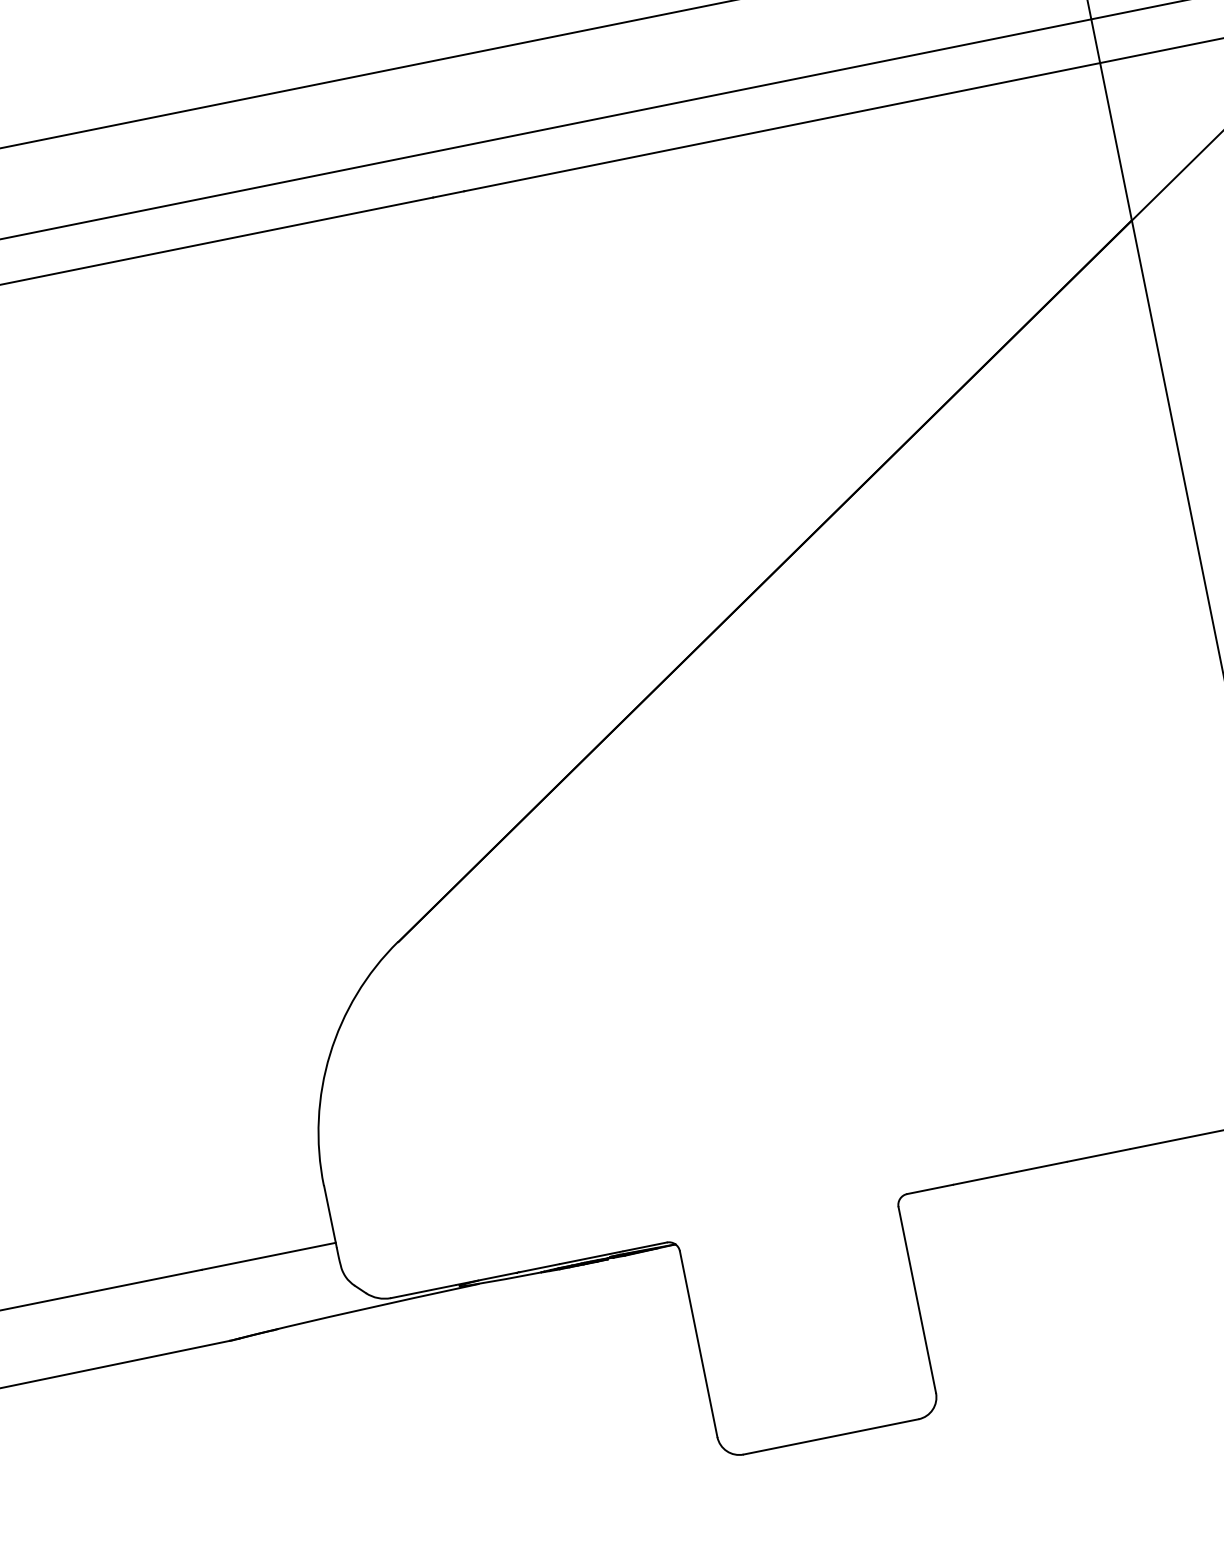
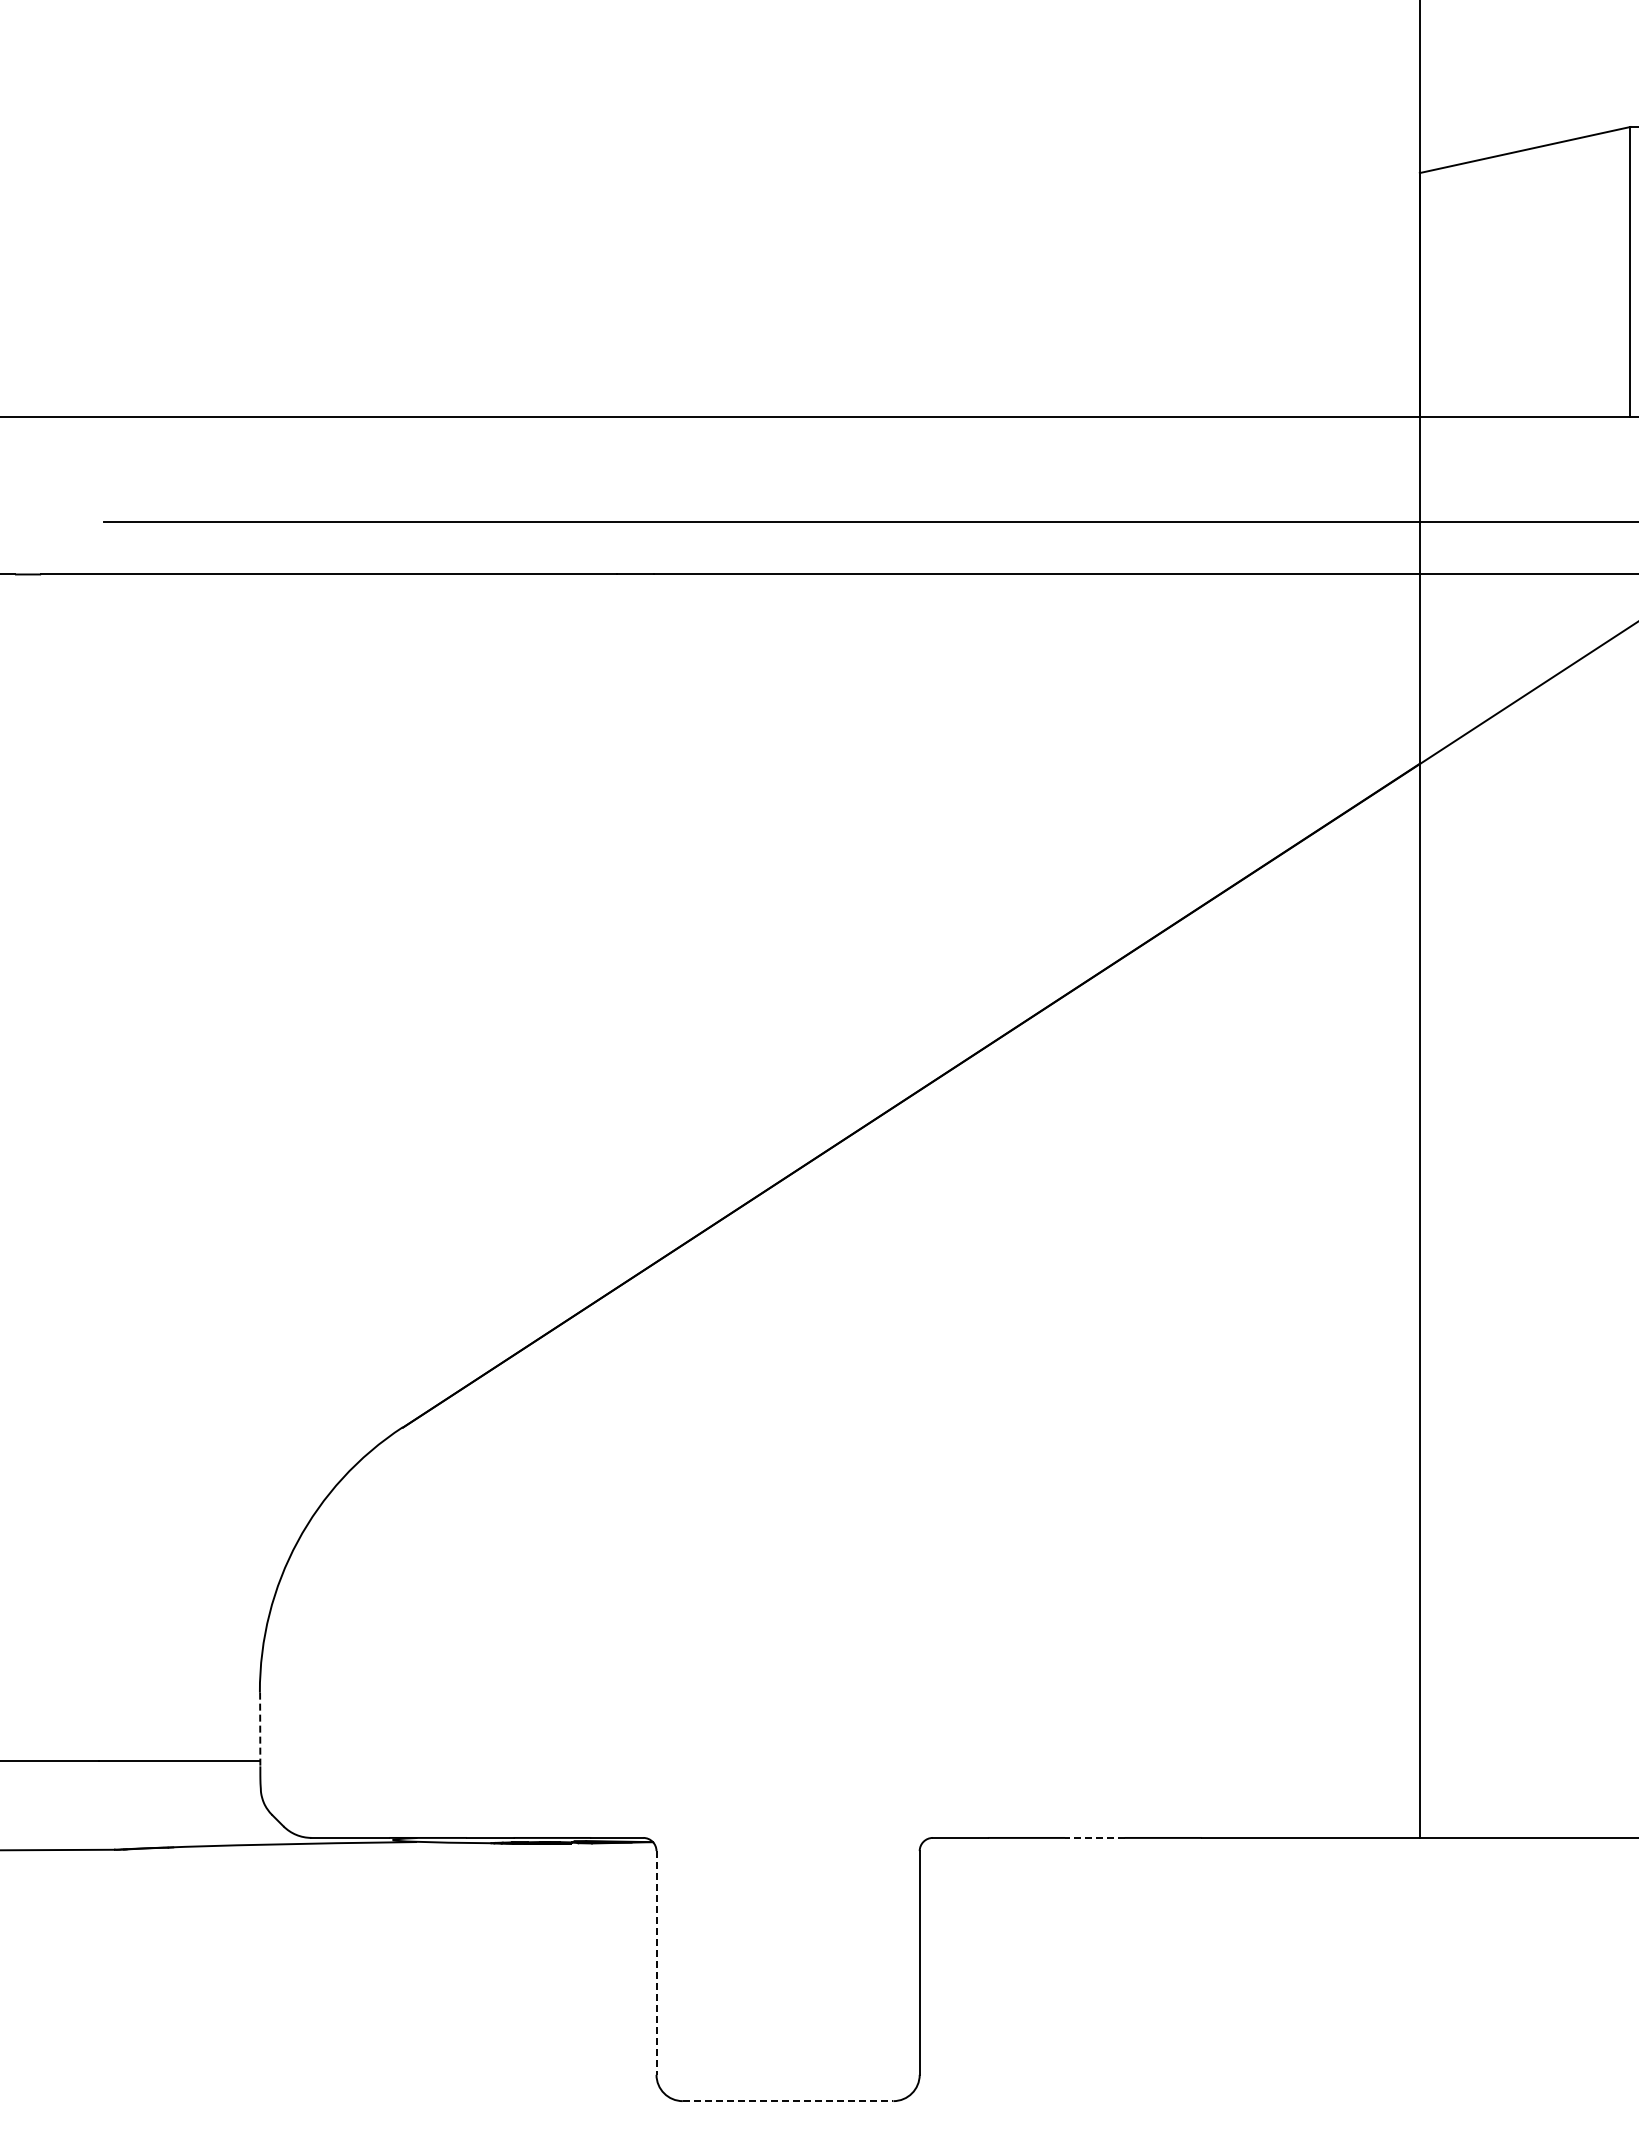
line: (1041, 1166) -> (1094, 1837), solid -> dashed
line: (330, 1216) -> (260, 1729), solid -> dashed
line: (698, 1343) -> (656, 1962), solid -> dashed
line: (831, 1437) -> (788, 2101), solid -> dashed

